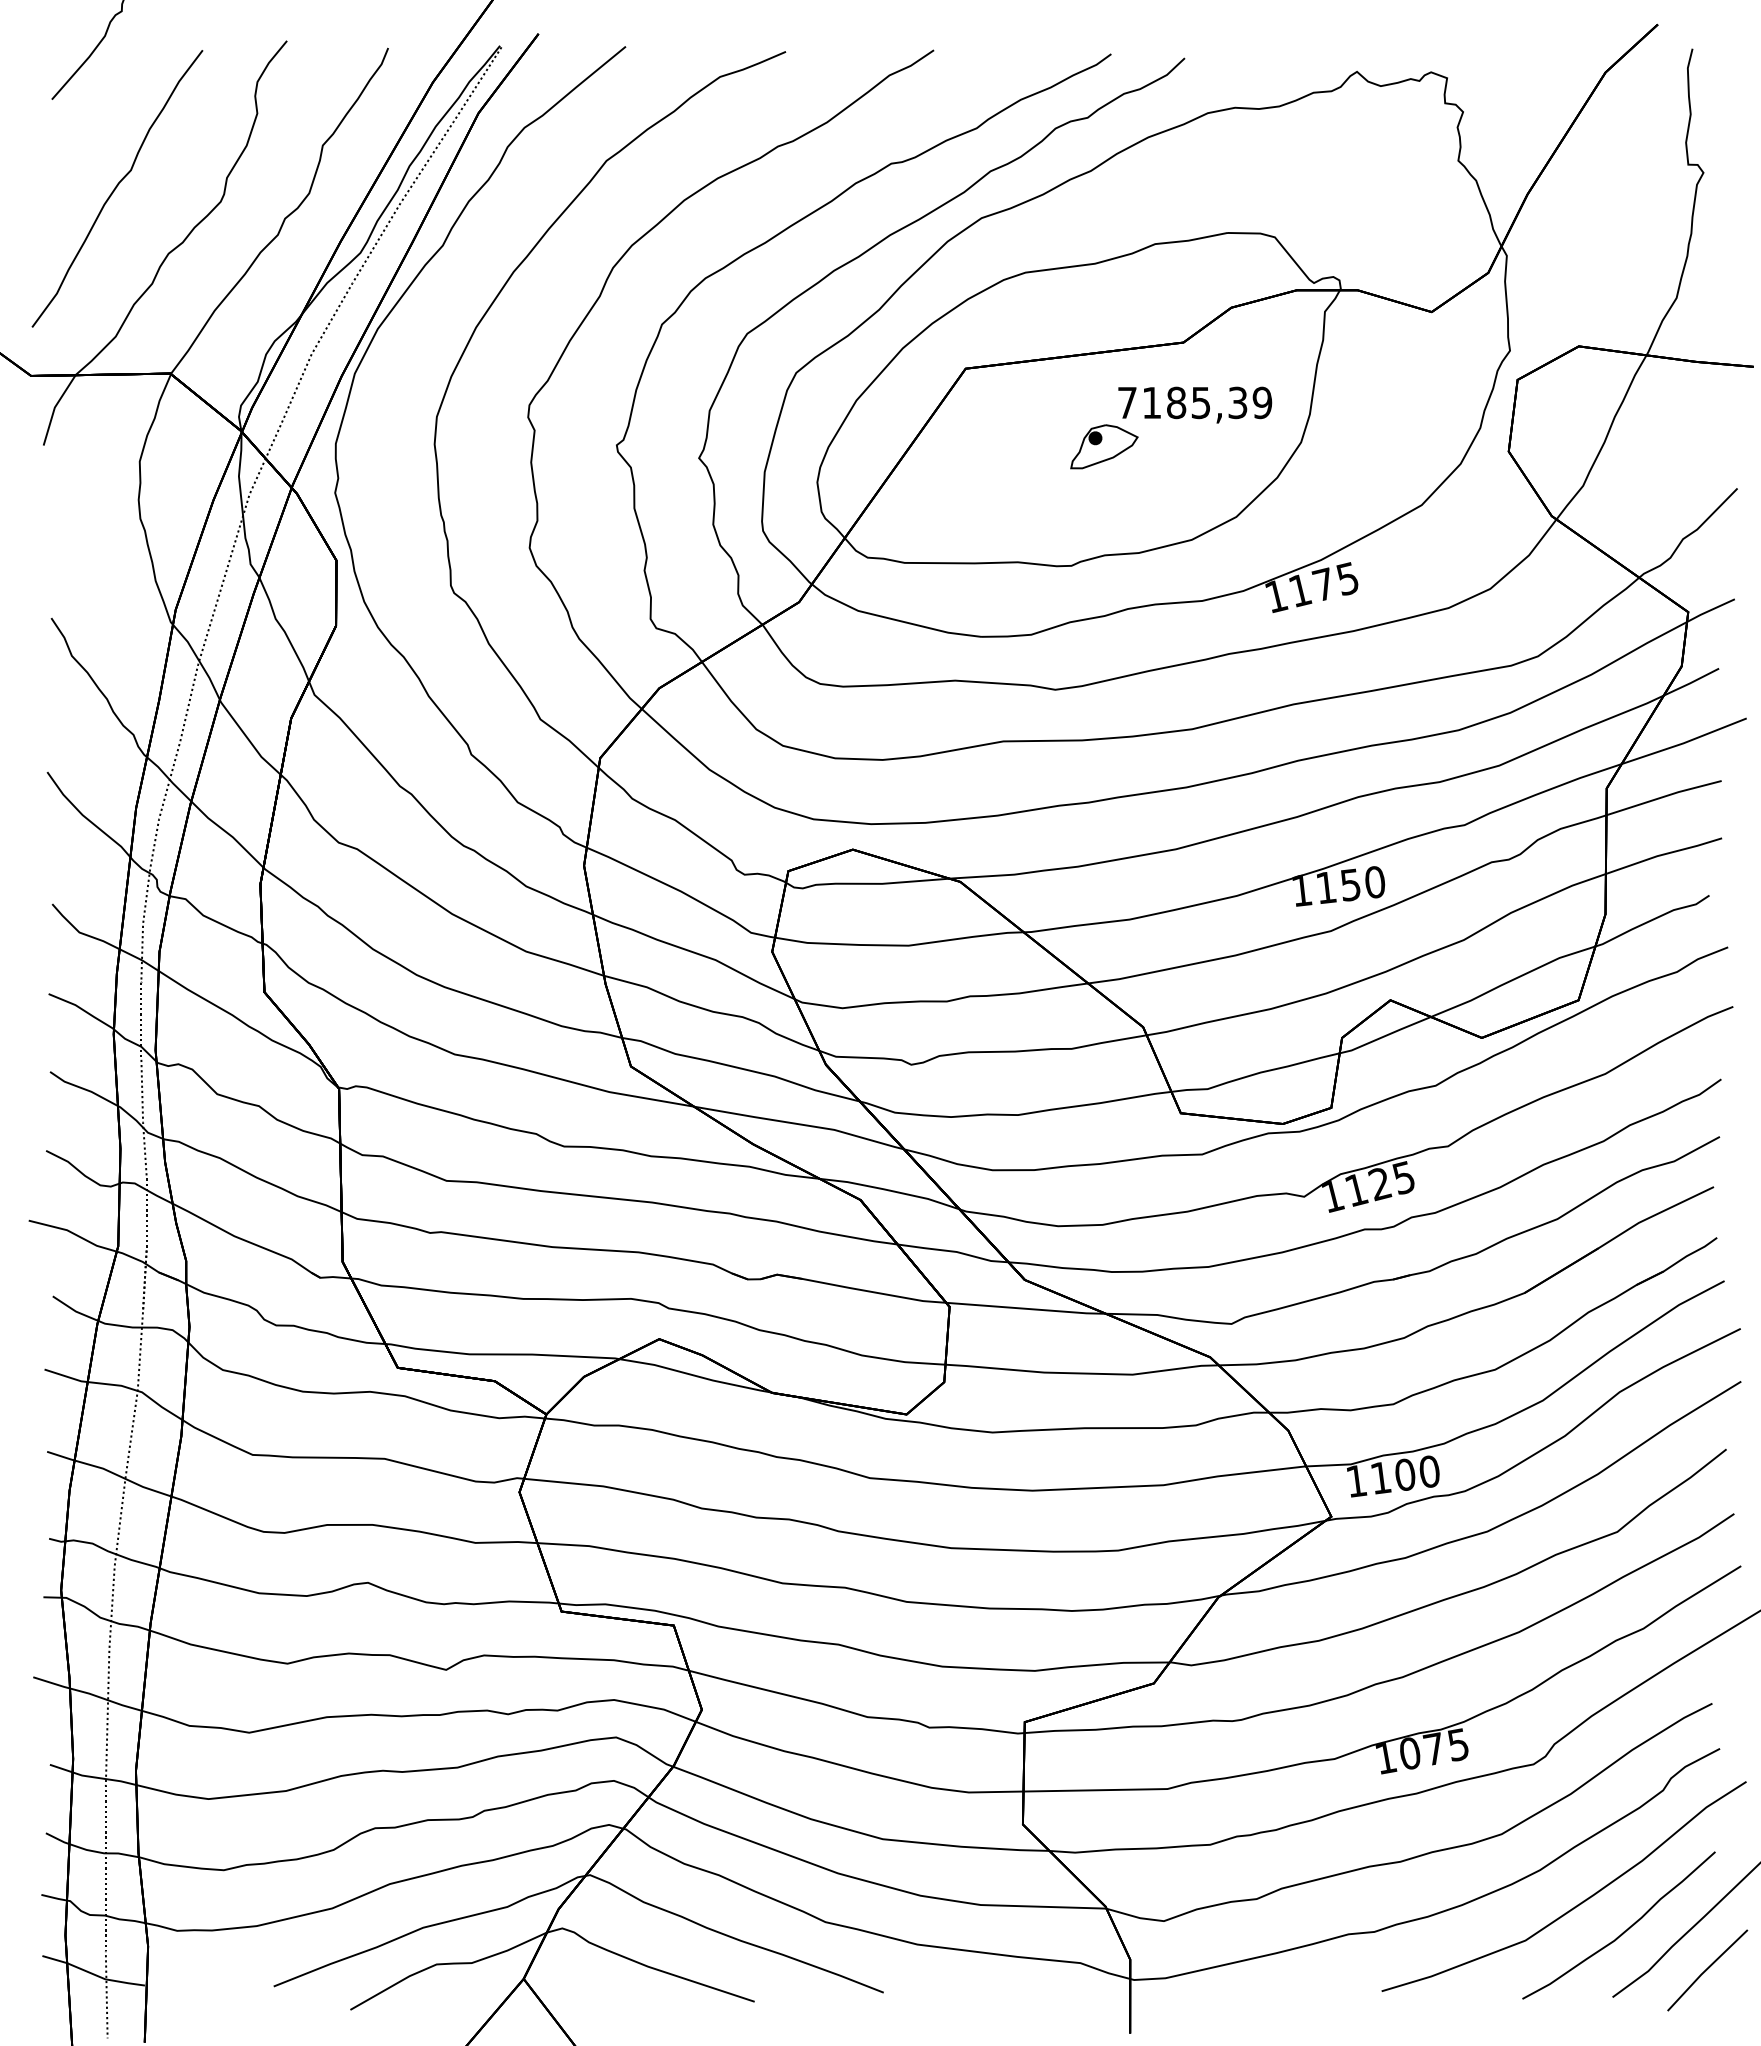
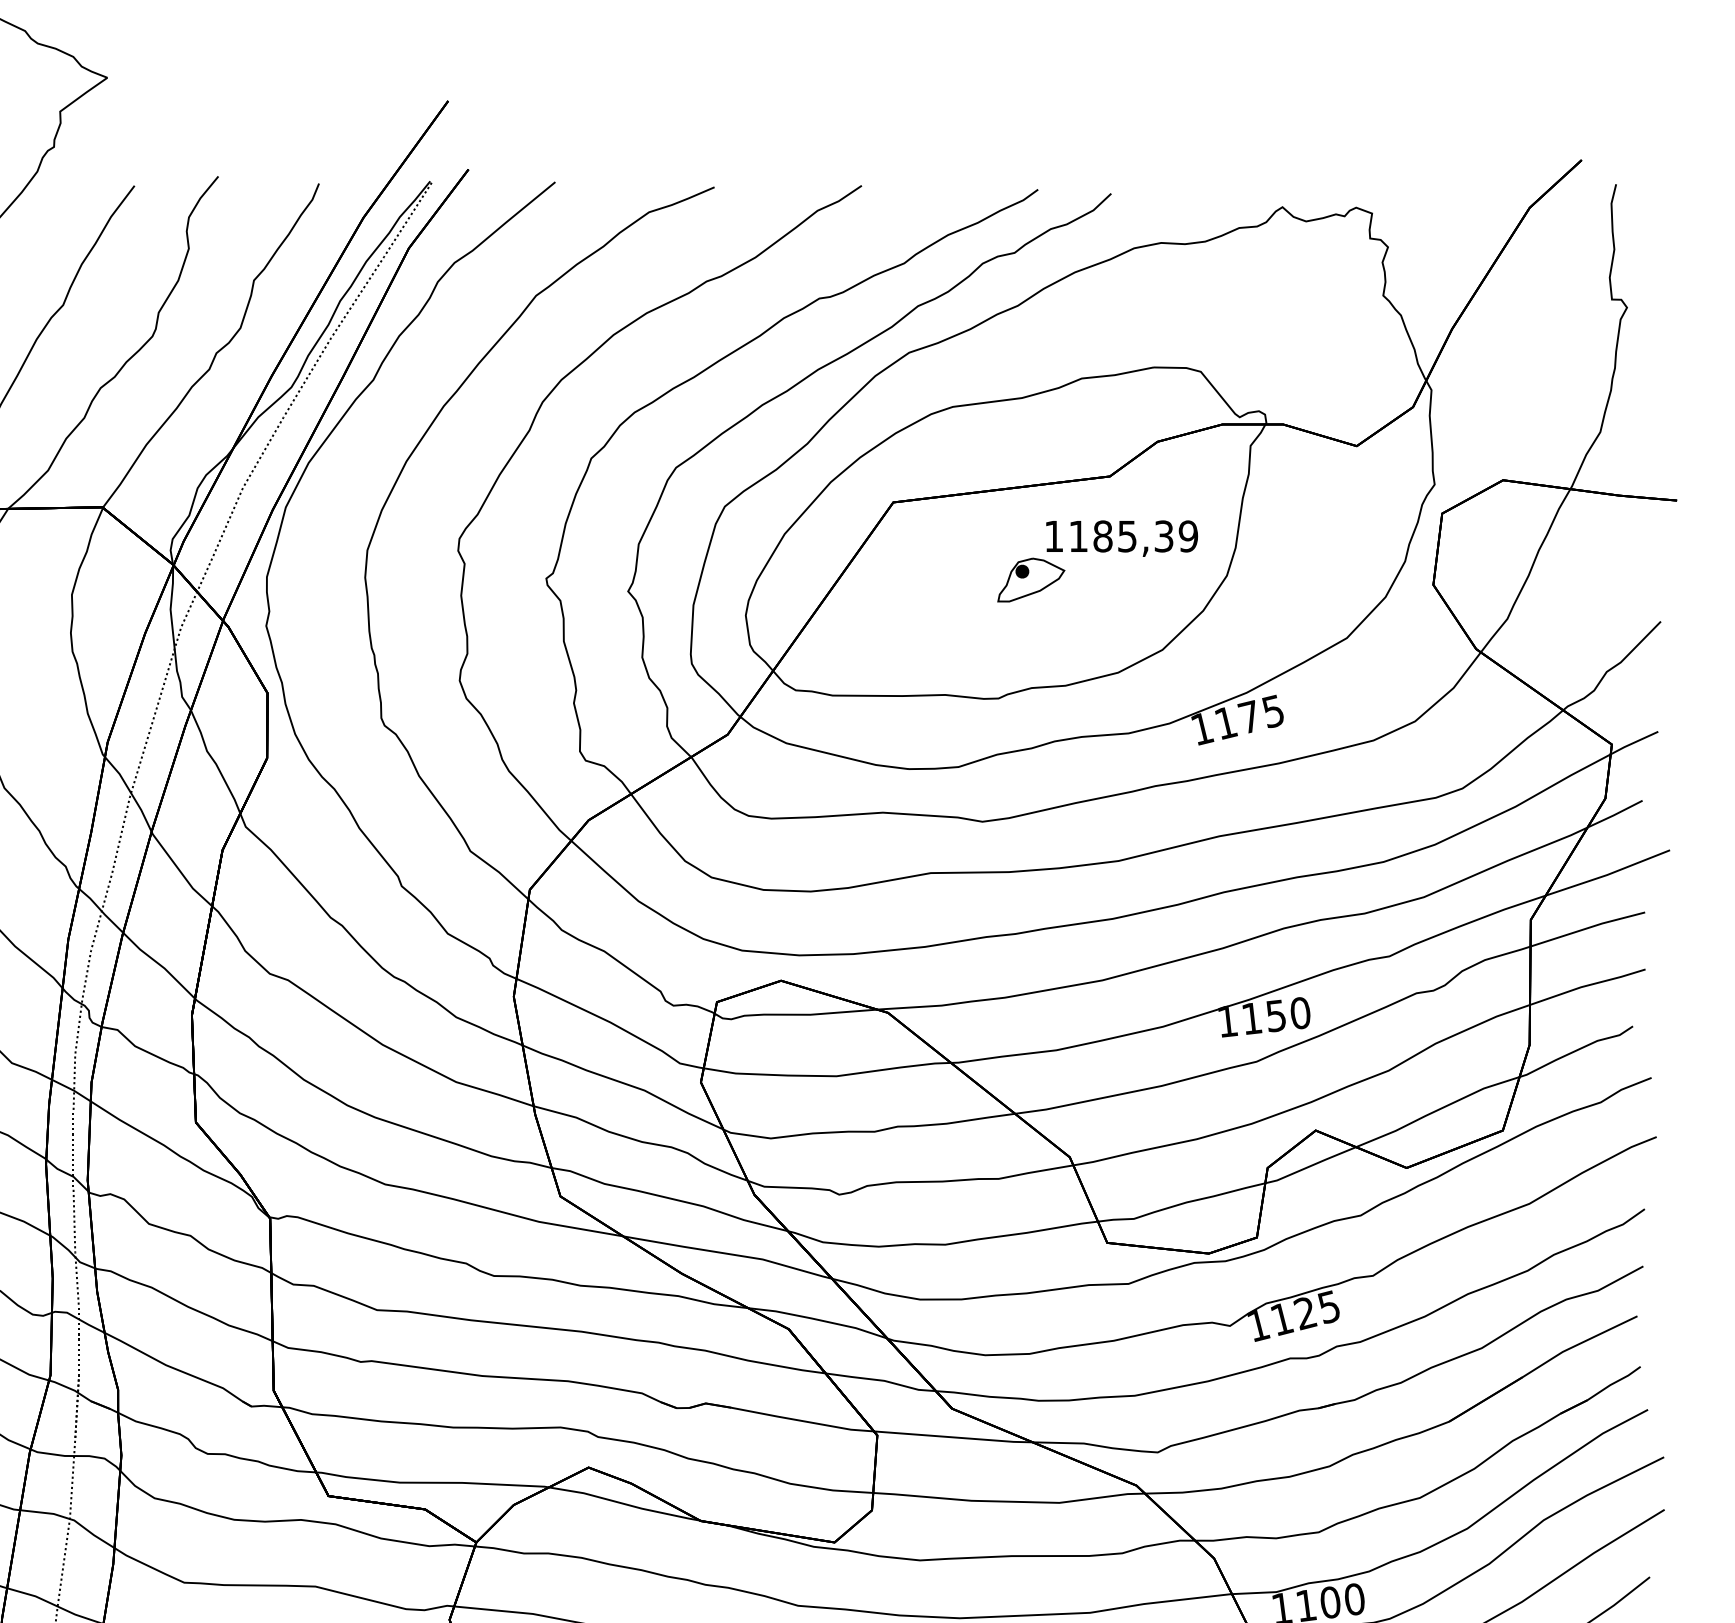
text: (1127, 402) -> (1054, 536), 7185,39 -> 1185,39

